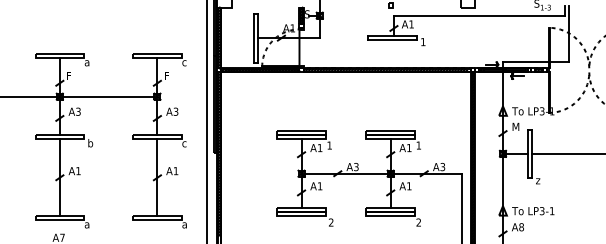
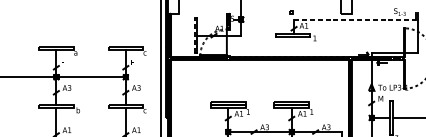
line: (479, 15) -> (354, 19), solid -> dashed
line: (253, 37) -> (194, 35), solid -> dashed

